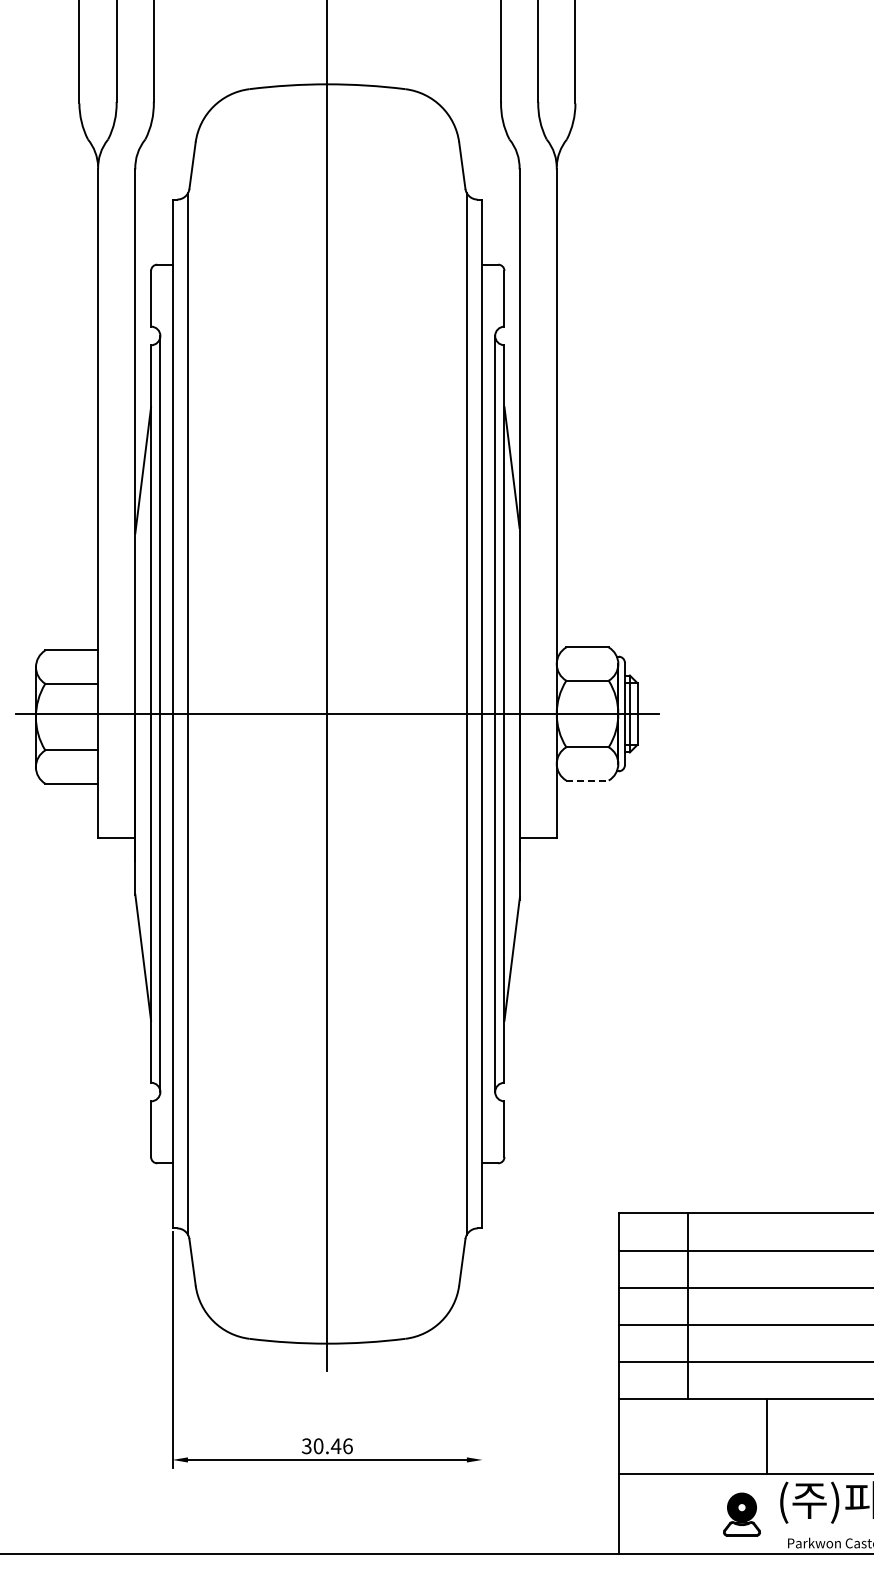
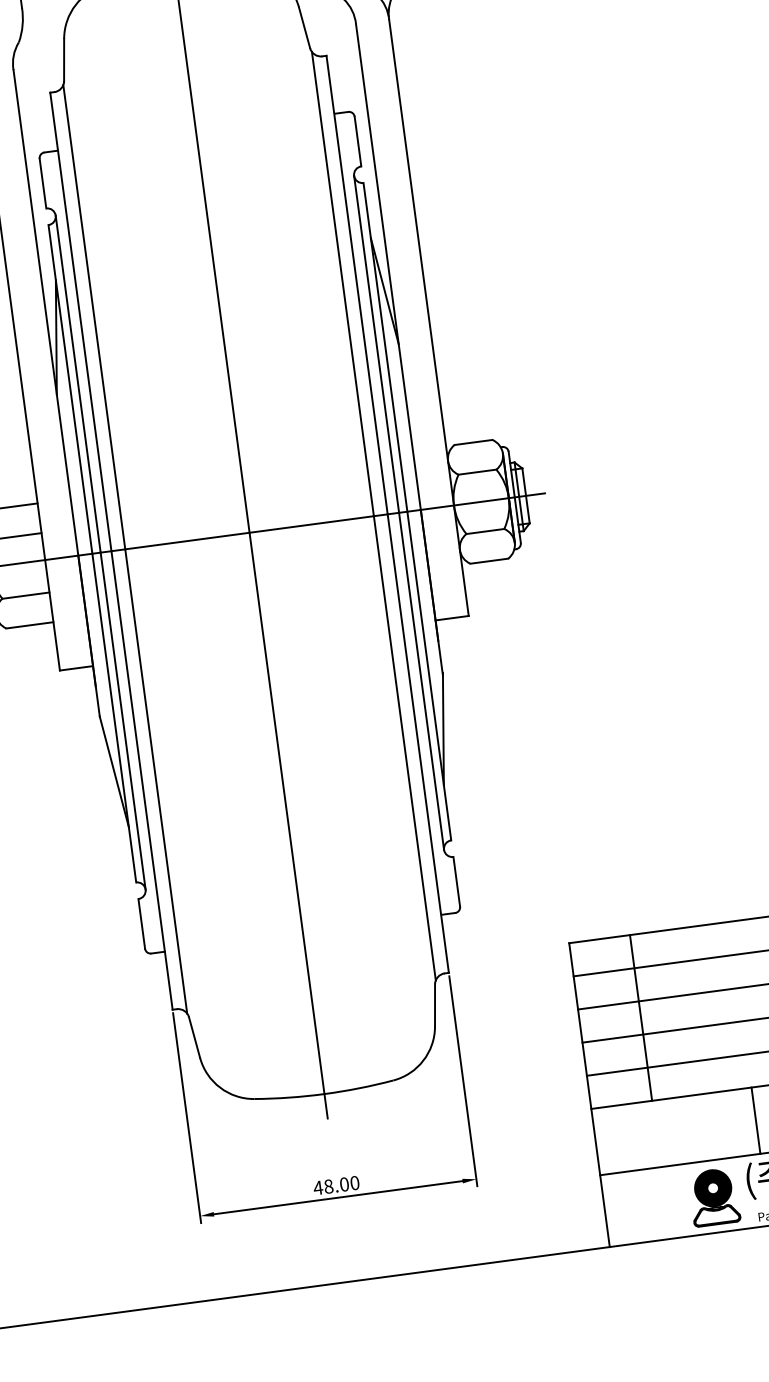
line: (588, 780) -> (490, 561), dashed -> solid
line: (482, 1349) -> (463, 1080), added
line: (767, 1436) -> (756, 1120), moved
text: (326, 1446) -> (335, 1185), 30.46 -> 48.00
part: (741, 1514) -> (713, 1197), size x1.43

